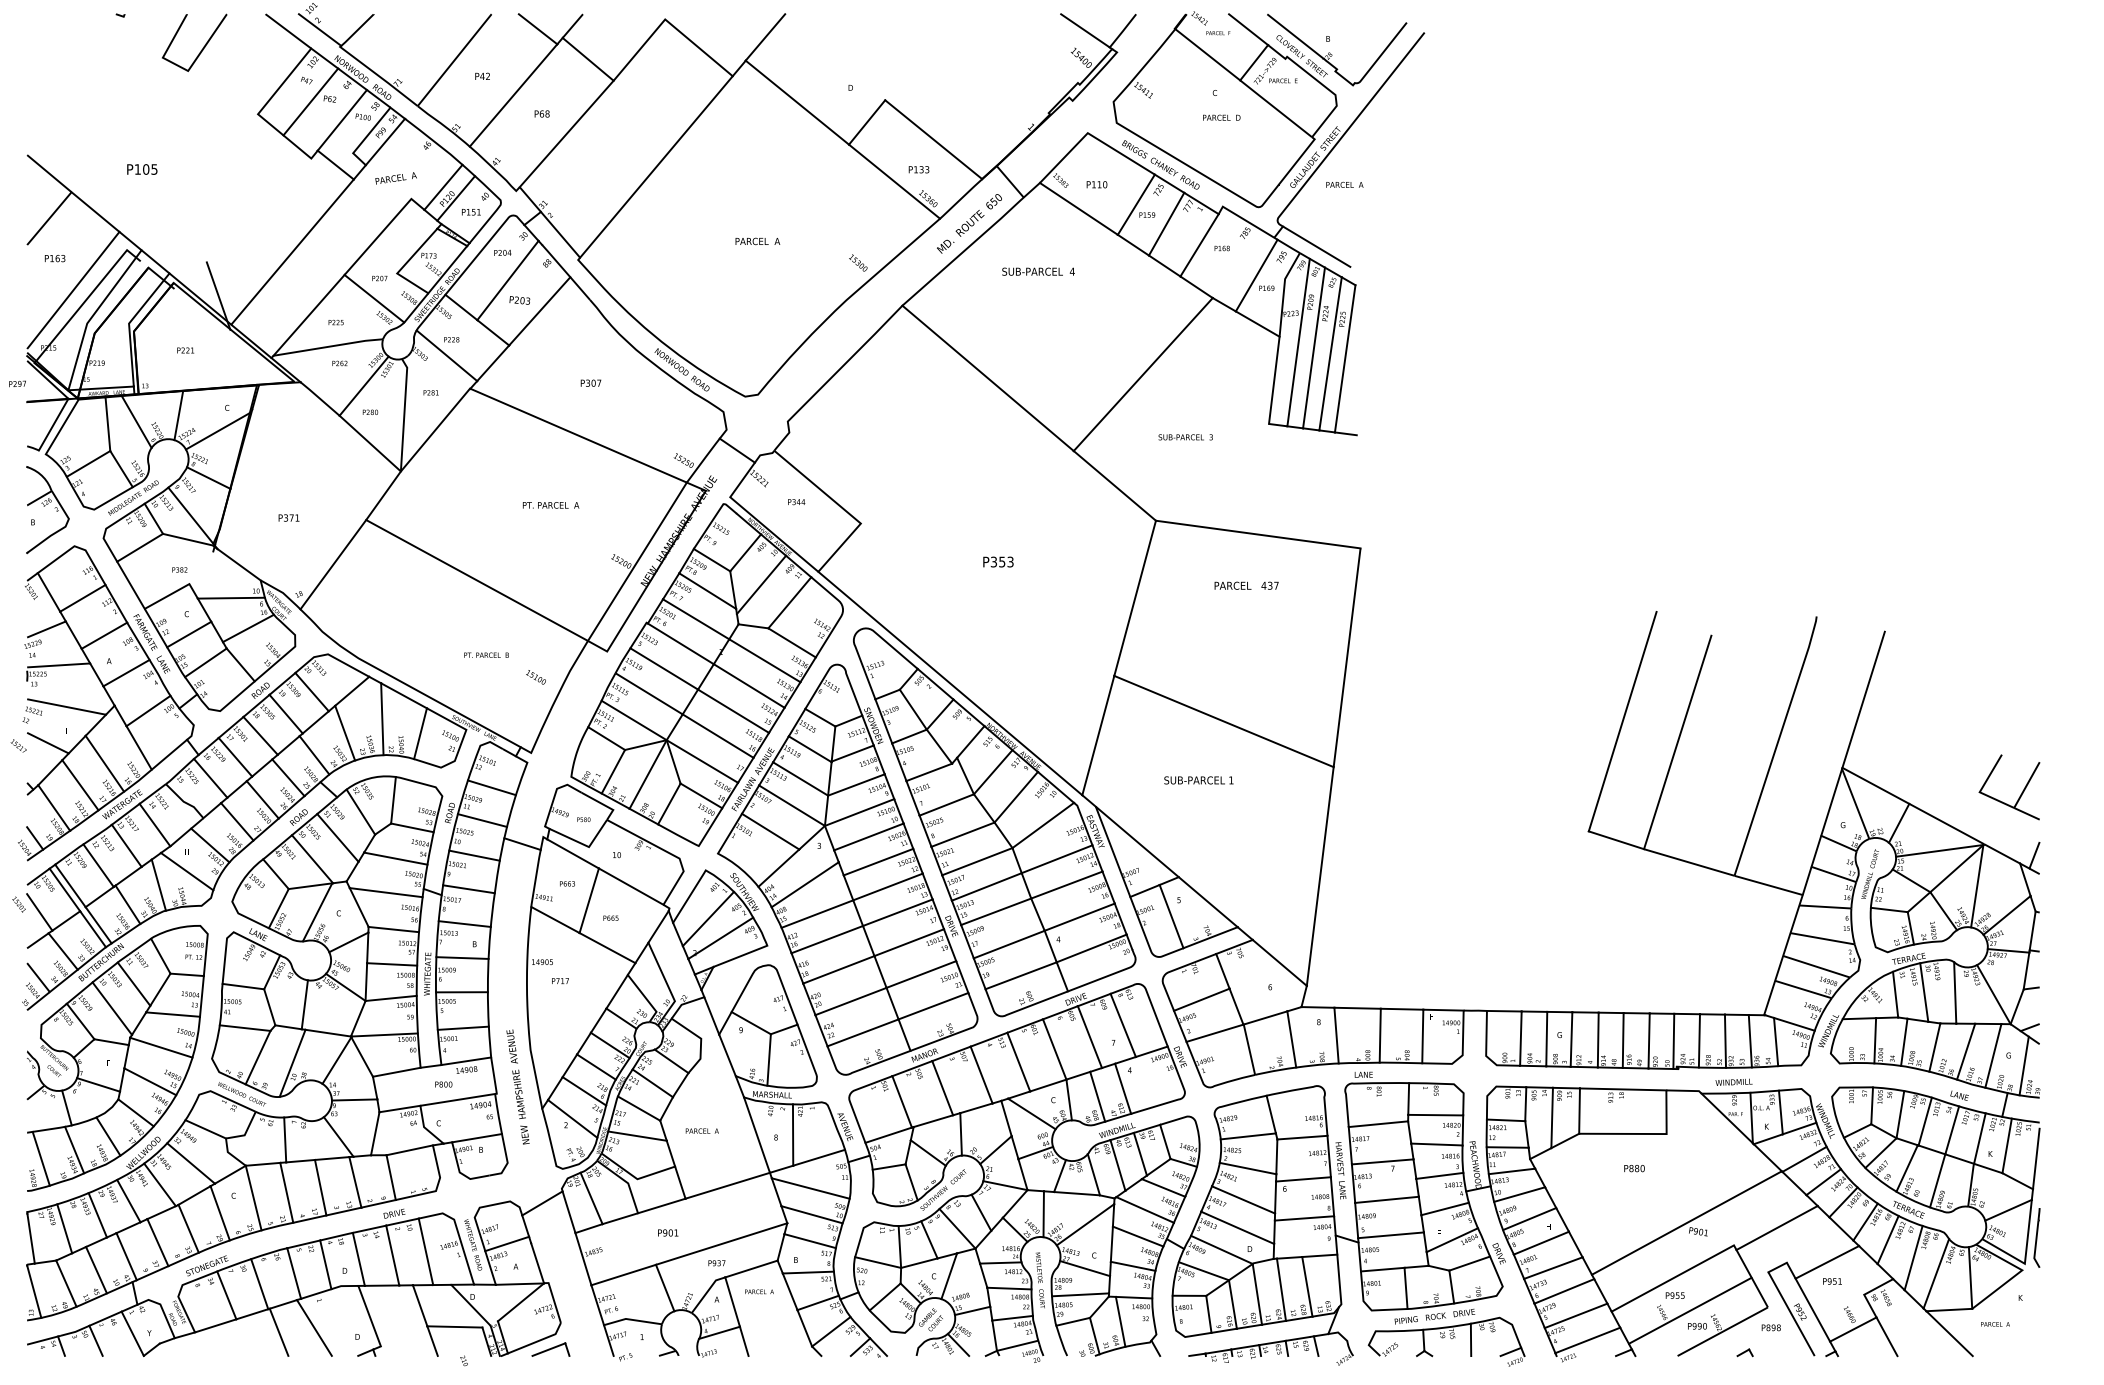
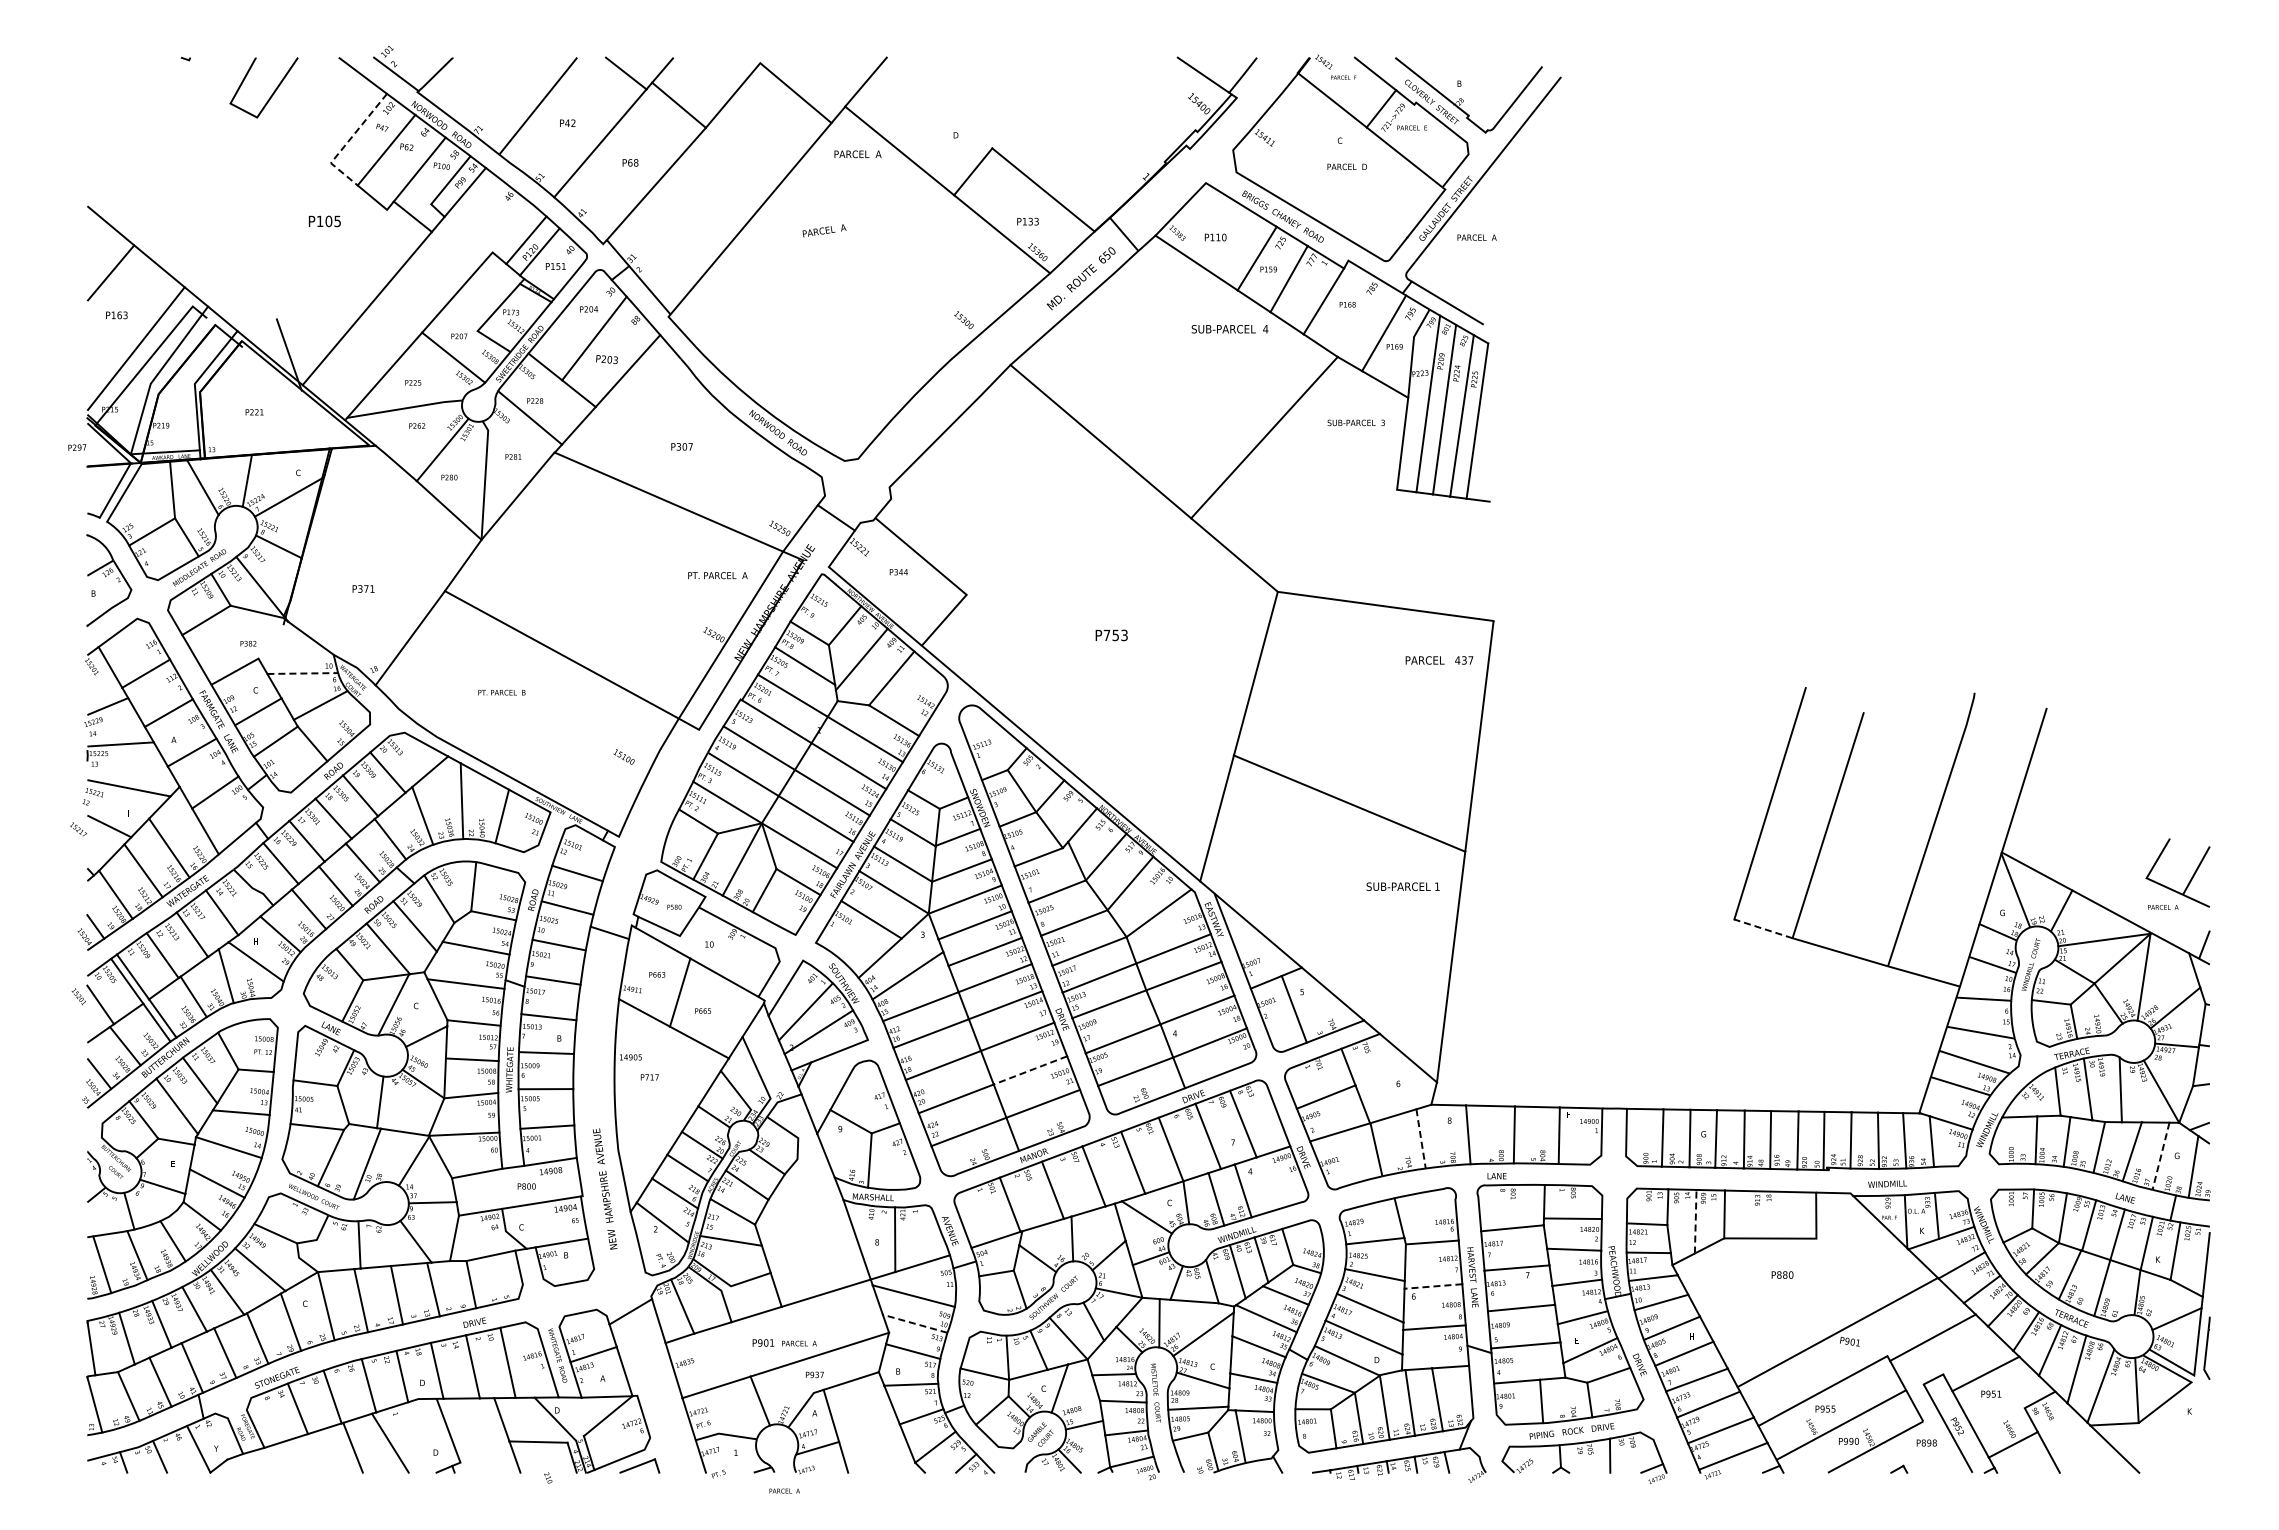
line: (273, 94) -> (347, 142), solid -> dashed
text: (141, 169) -> (324, 221), moved
text: (396, 178) -> (824, 230), moved
text: (757, 241) -> (857, 154), moved
text: (1038, 271) -> (1229, 329), moved
text: (1185, 436) -> (1355, 422), moved
text: (550, 505) -> (717, 575), moved
text: (993, 562) -> (1106, 635), P353 -> P753
text: (1246, 585) -> (1439, 660), moved
line: (232, 598) -> (303, 673), solid -> dashed
text: (486, 655) -> (501, 692), moved
text: (1198, 780) -> (1402, 886), moved
line: (1616, 839) -> (1763, 928), solid -> dashed
line: (921, 974) -> (1030, 1070), solid -> dashed
line: (1292, 1039) -> (1421, 1138), solid -> dashed
line: (1993, 1056) -> (2161, 1156), solid -> dashed
line: (1551, 1117) -> (1695, 1221), solid -> dashed
text: (702, 1131) -> (799, 1343), moved
line: (1303, 1179) -> (1433, 1286), solid -> dashed
line: (812, 1214) -> (915, 1323), solid -> dashed
text: (759, 1291) -> (784, 1490), moved
text: (1995, 1324) -> (2163, 907), moved

